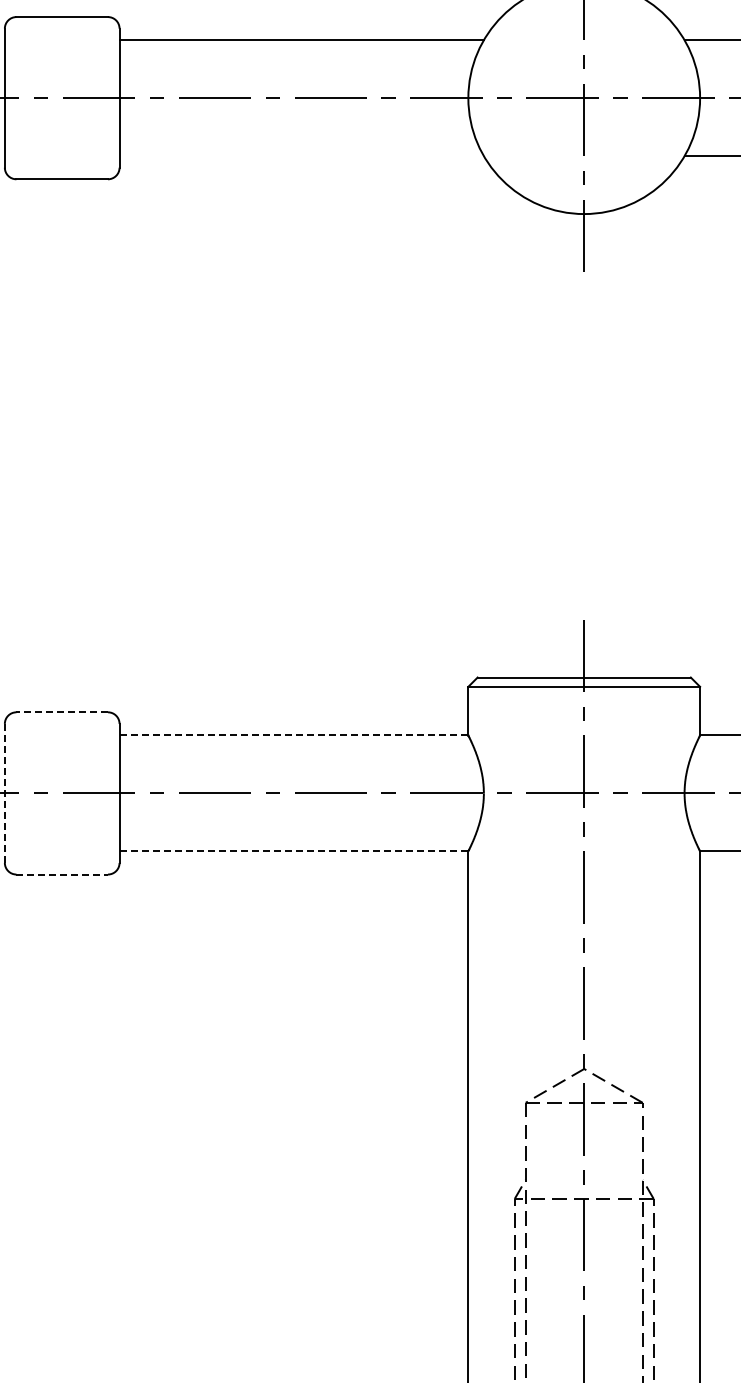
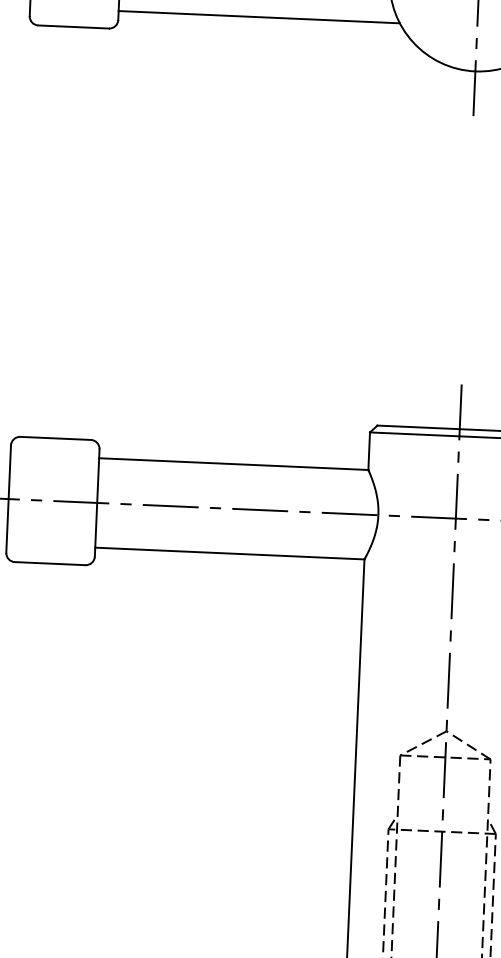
line: (301, 156) -> (259, 17), added
line: (62, 712) -> (55, 438), dashed -> solid
line: (293, 735) -> (233, 464), dashed -> solid
line: (4, 793) -> (8, 499), dashed -> solid
line: (294, 851) -> (230, 553), dashed -> solid
line: (62, 874) -> (50, 563), dashed -> solid

